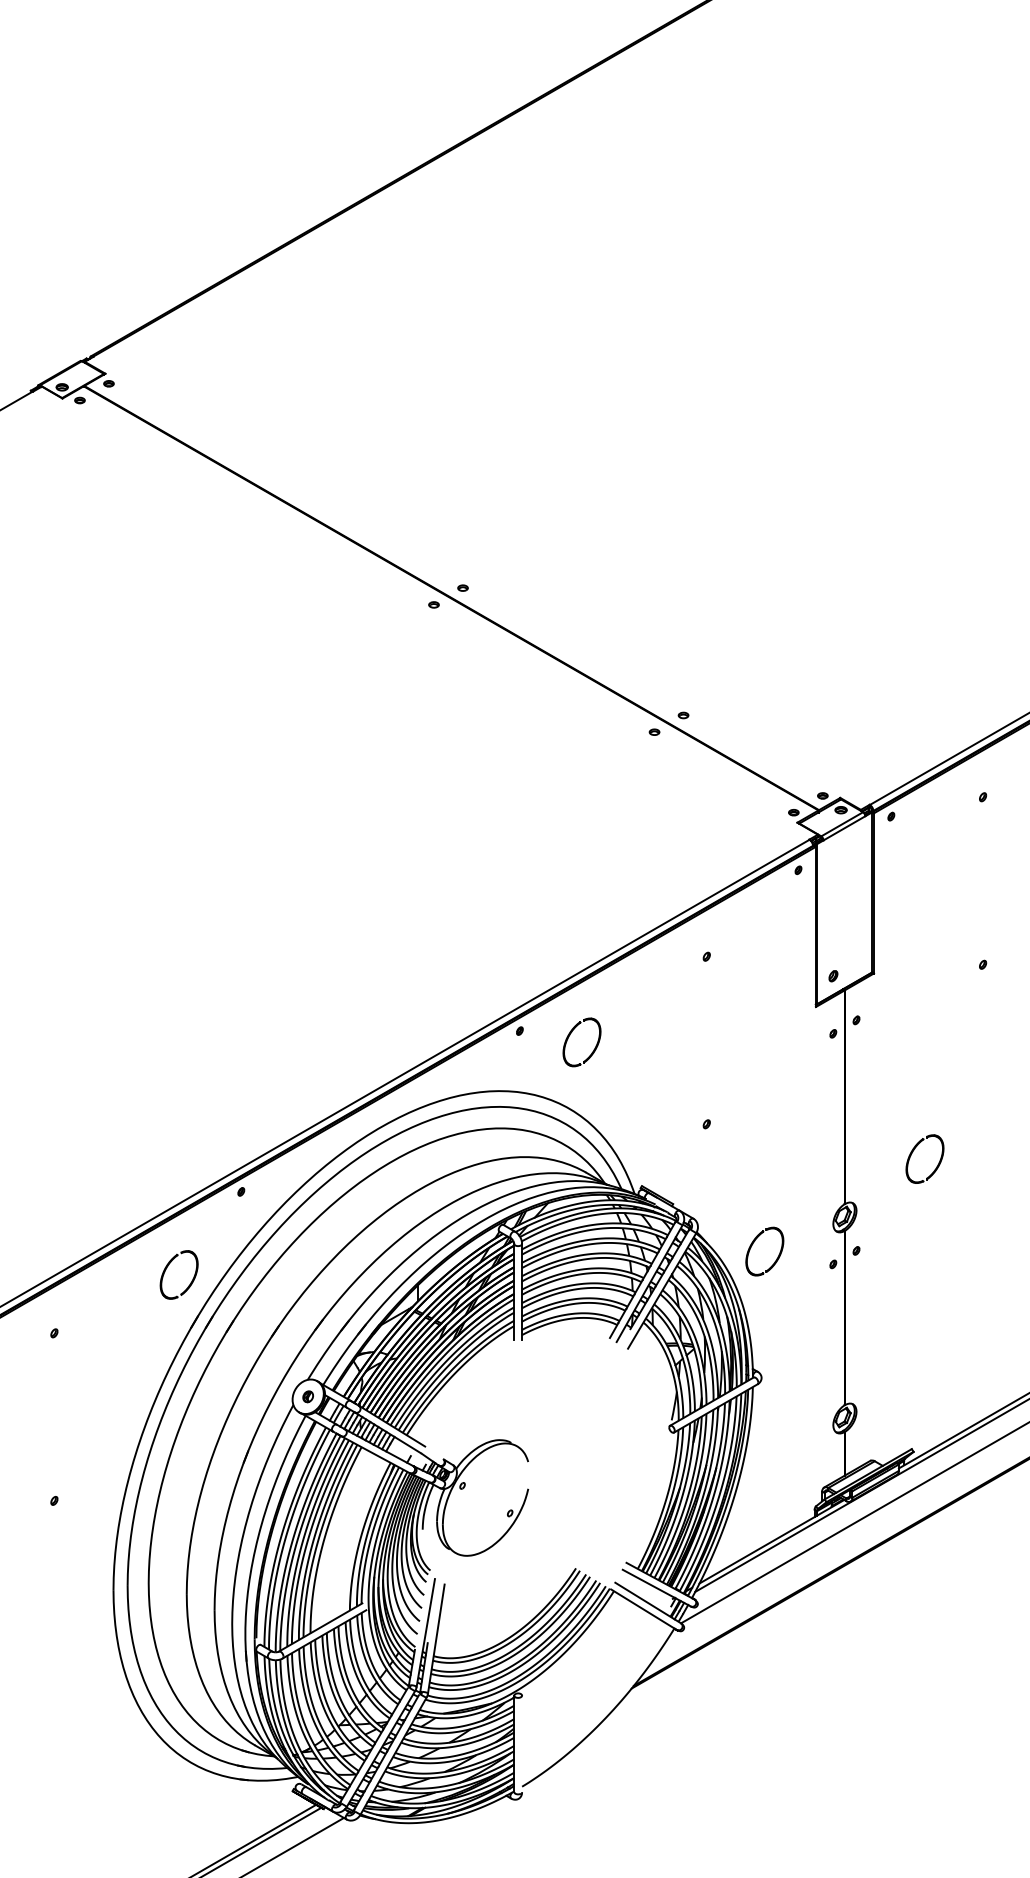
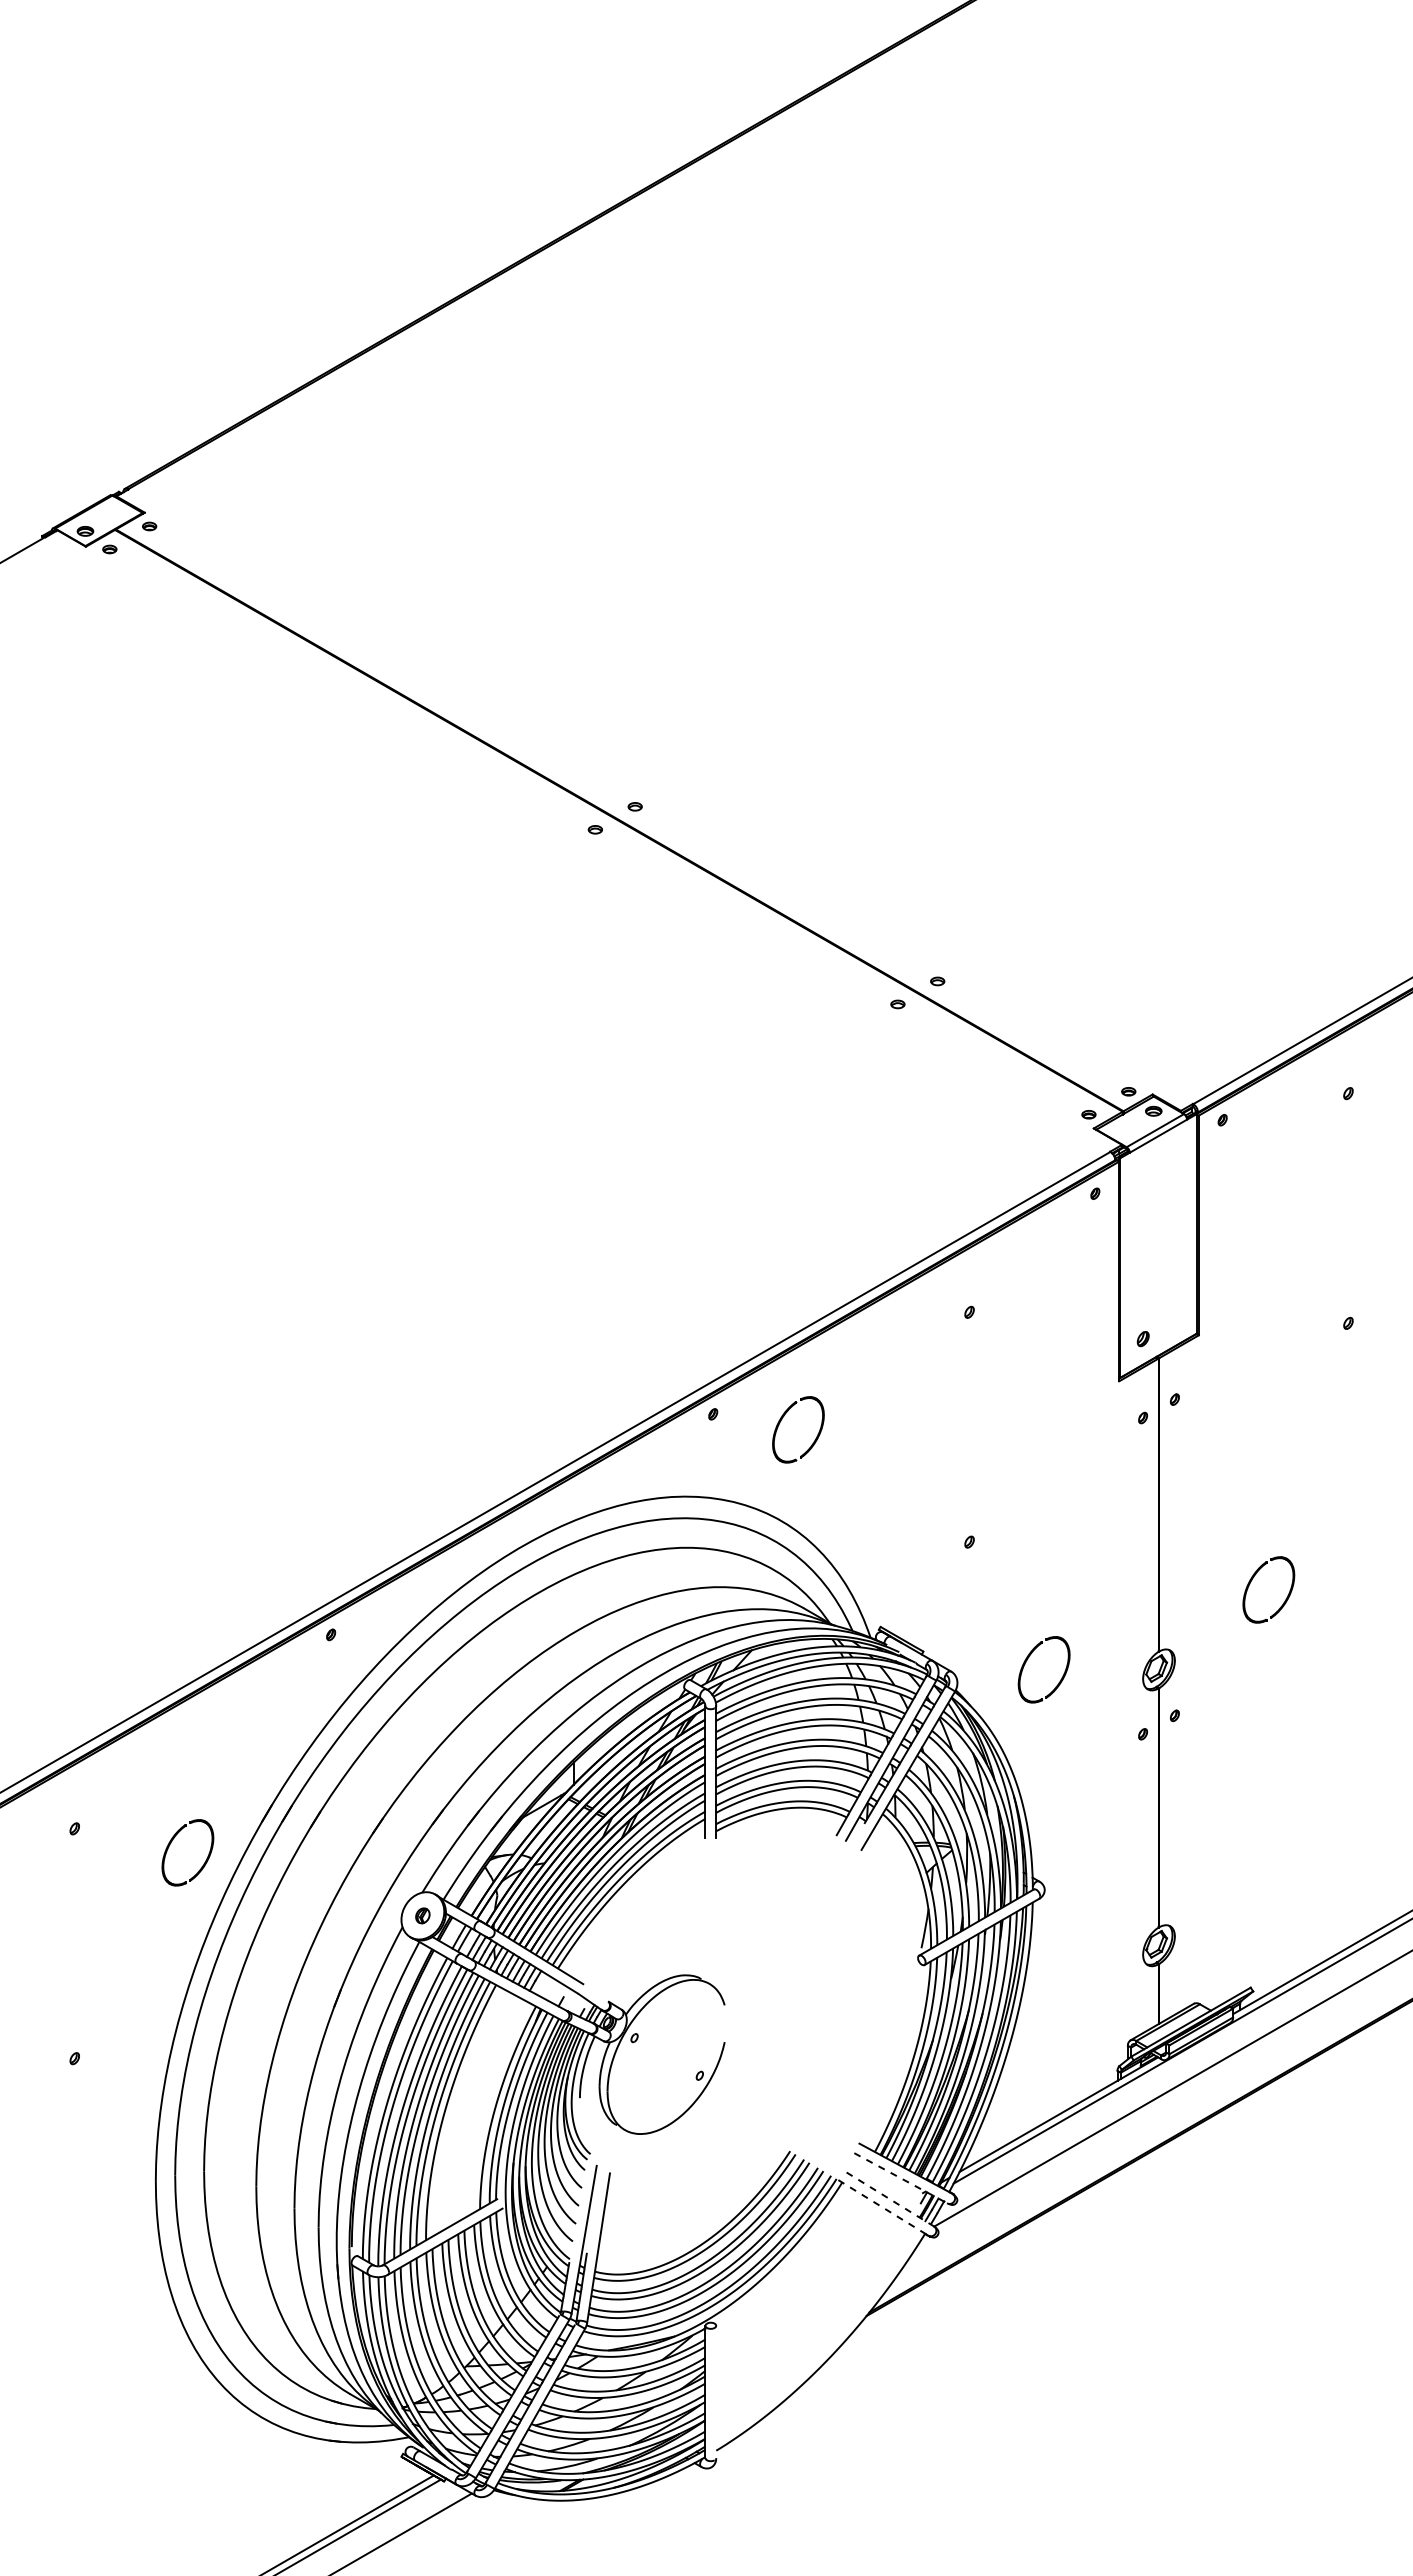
part: (752, 1244) -> (1027, 1660), moved
part: (167, 1268) -> (171, 1843), moved
line: (657, 1588) -> (901, 2178), solid -> dashed
line: (647, 1602) -> (888, 2198), solid -> dashed
line: (644, 1610) -> (884, 2208), solid -> dashed

